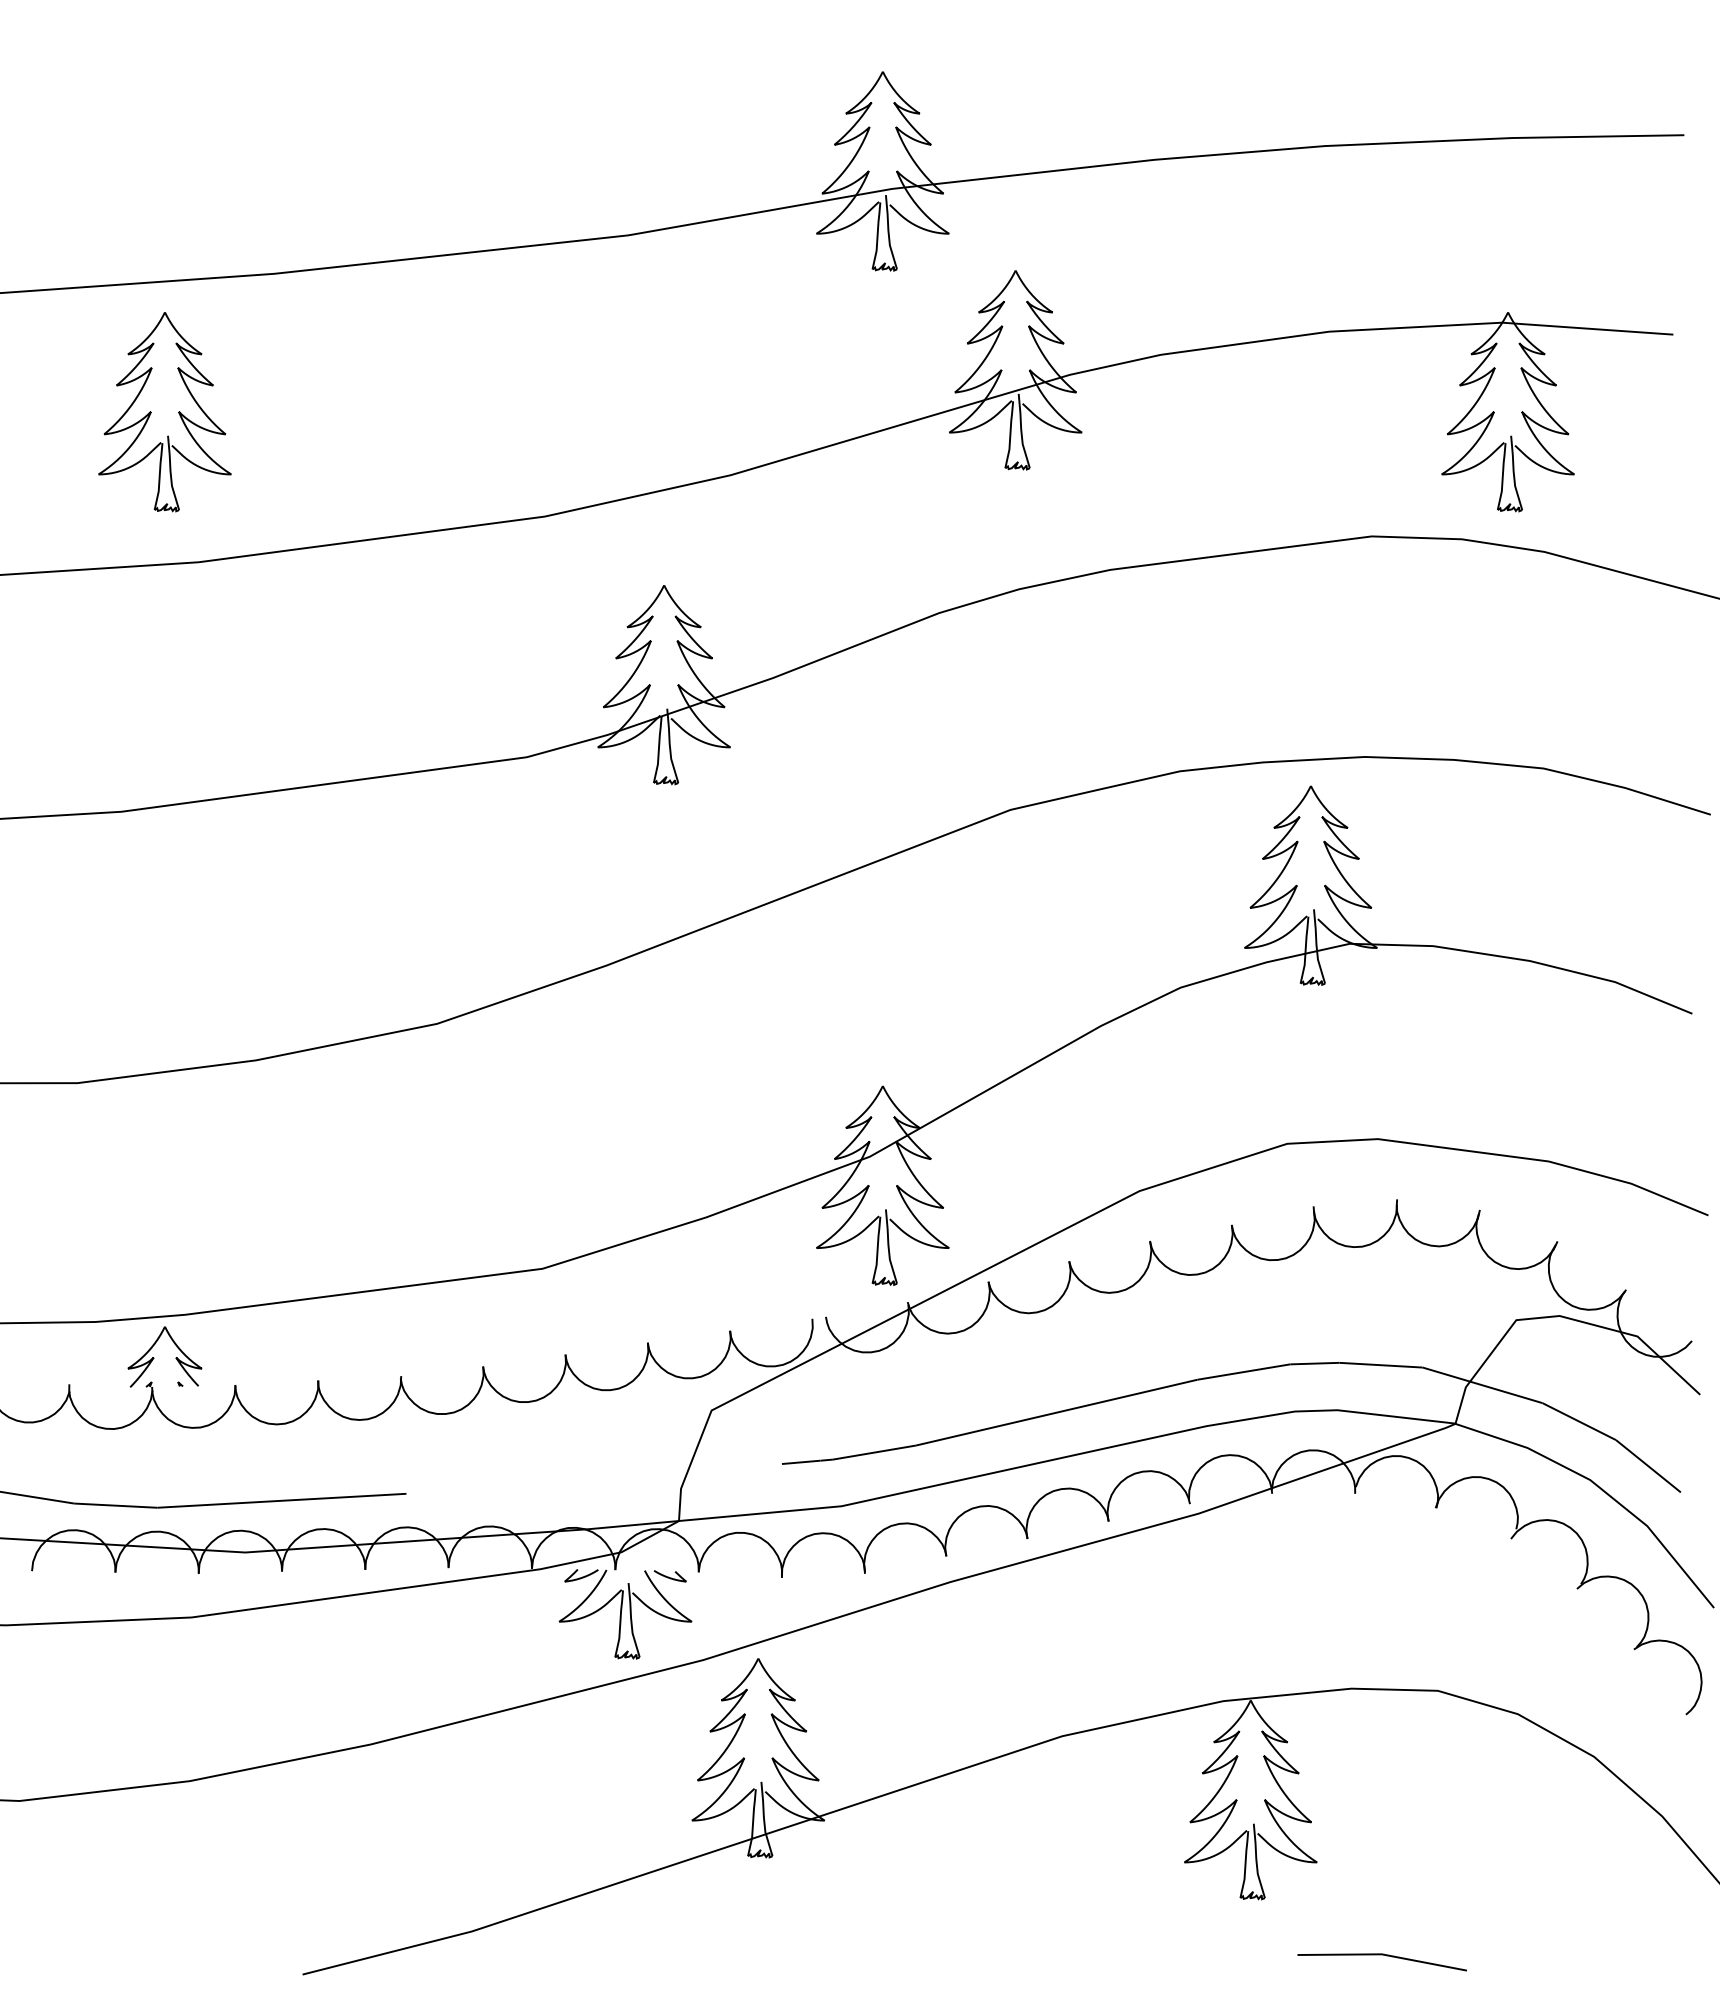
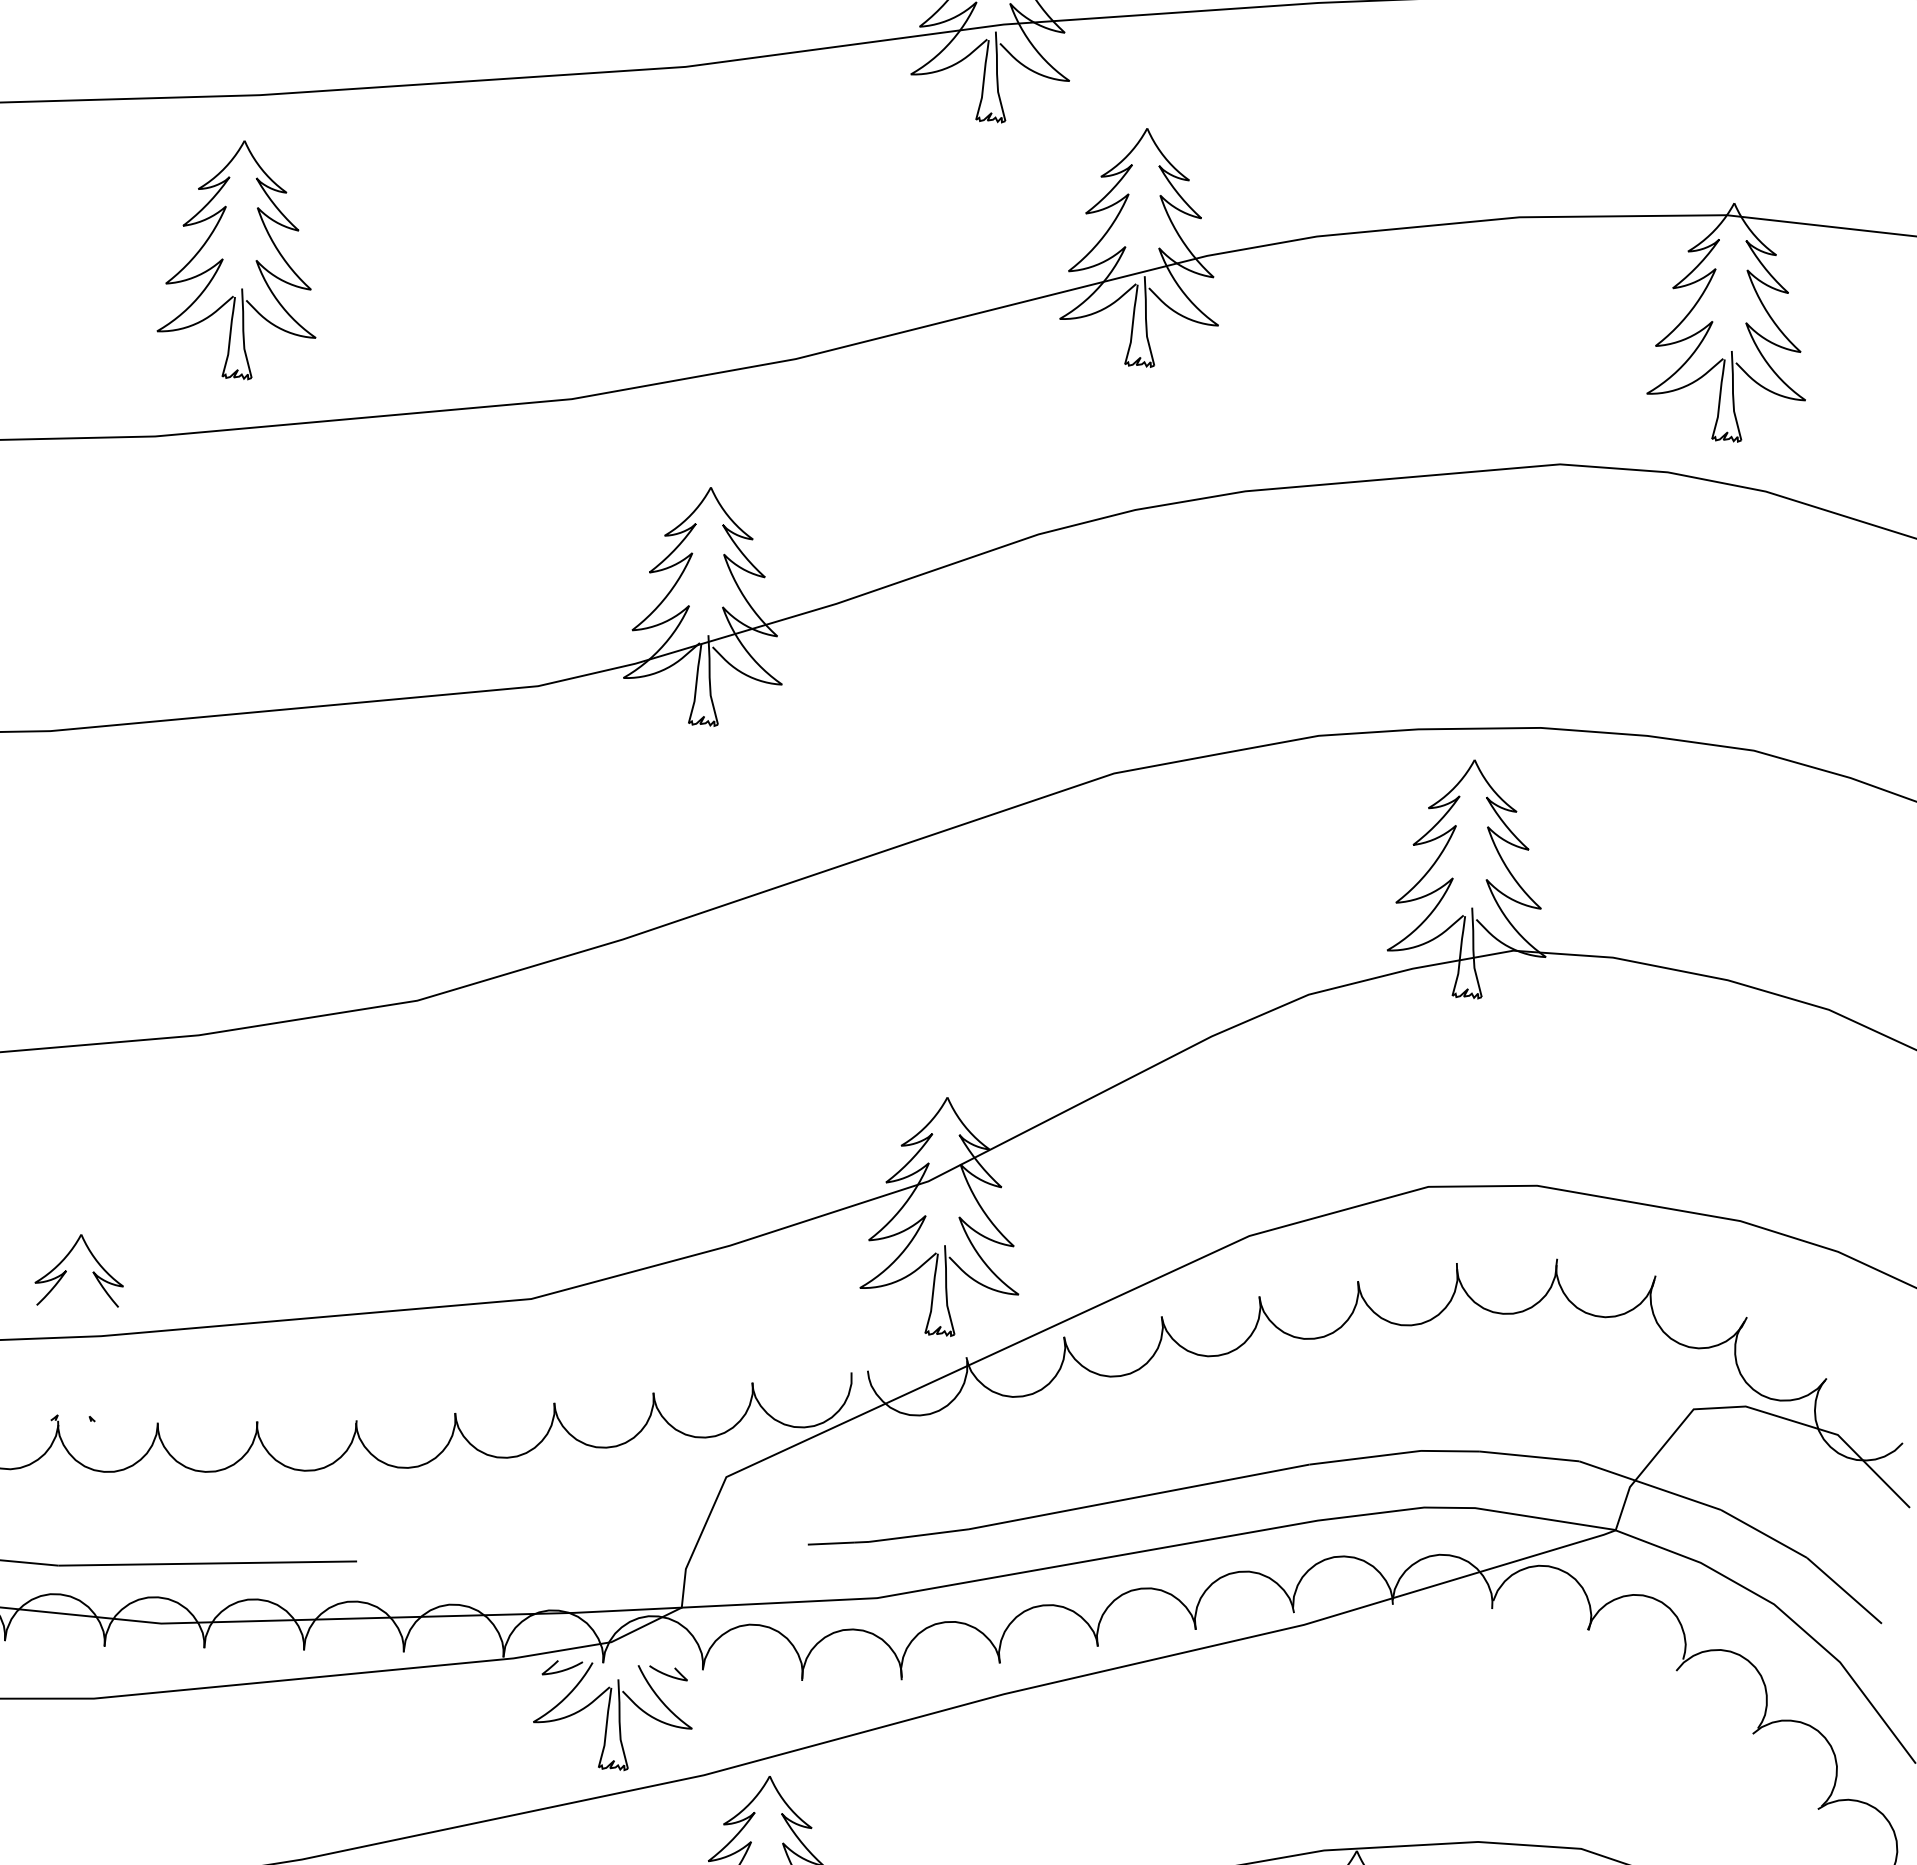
part: (151, 412) -> (223, 259), moved
part: (154, 1357) -> (67, 1270), moved

